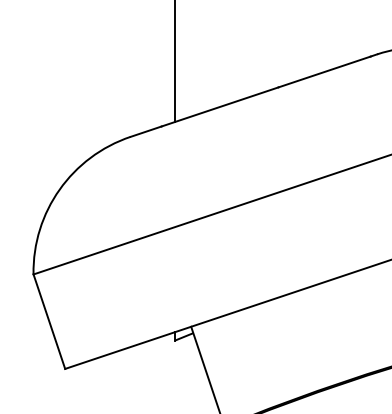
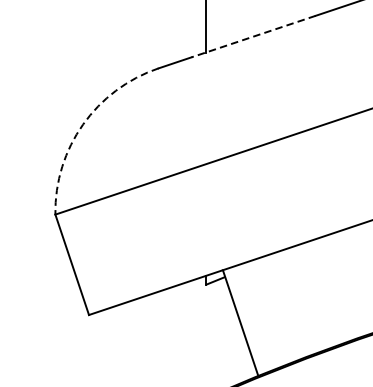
line: (220, 106) -> (254, 36), solid -> dashed
arc: (59, 189) -> (82, 124), solid -> dashed

